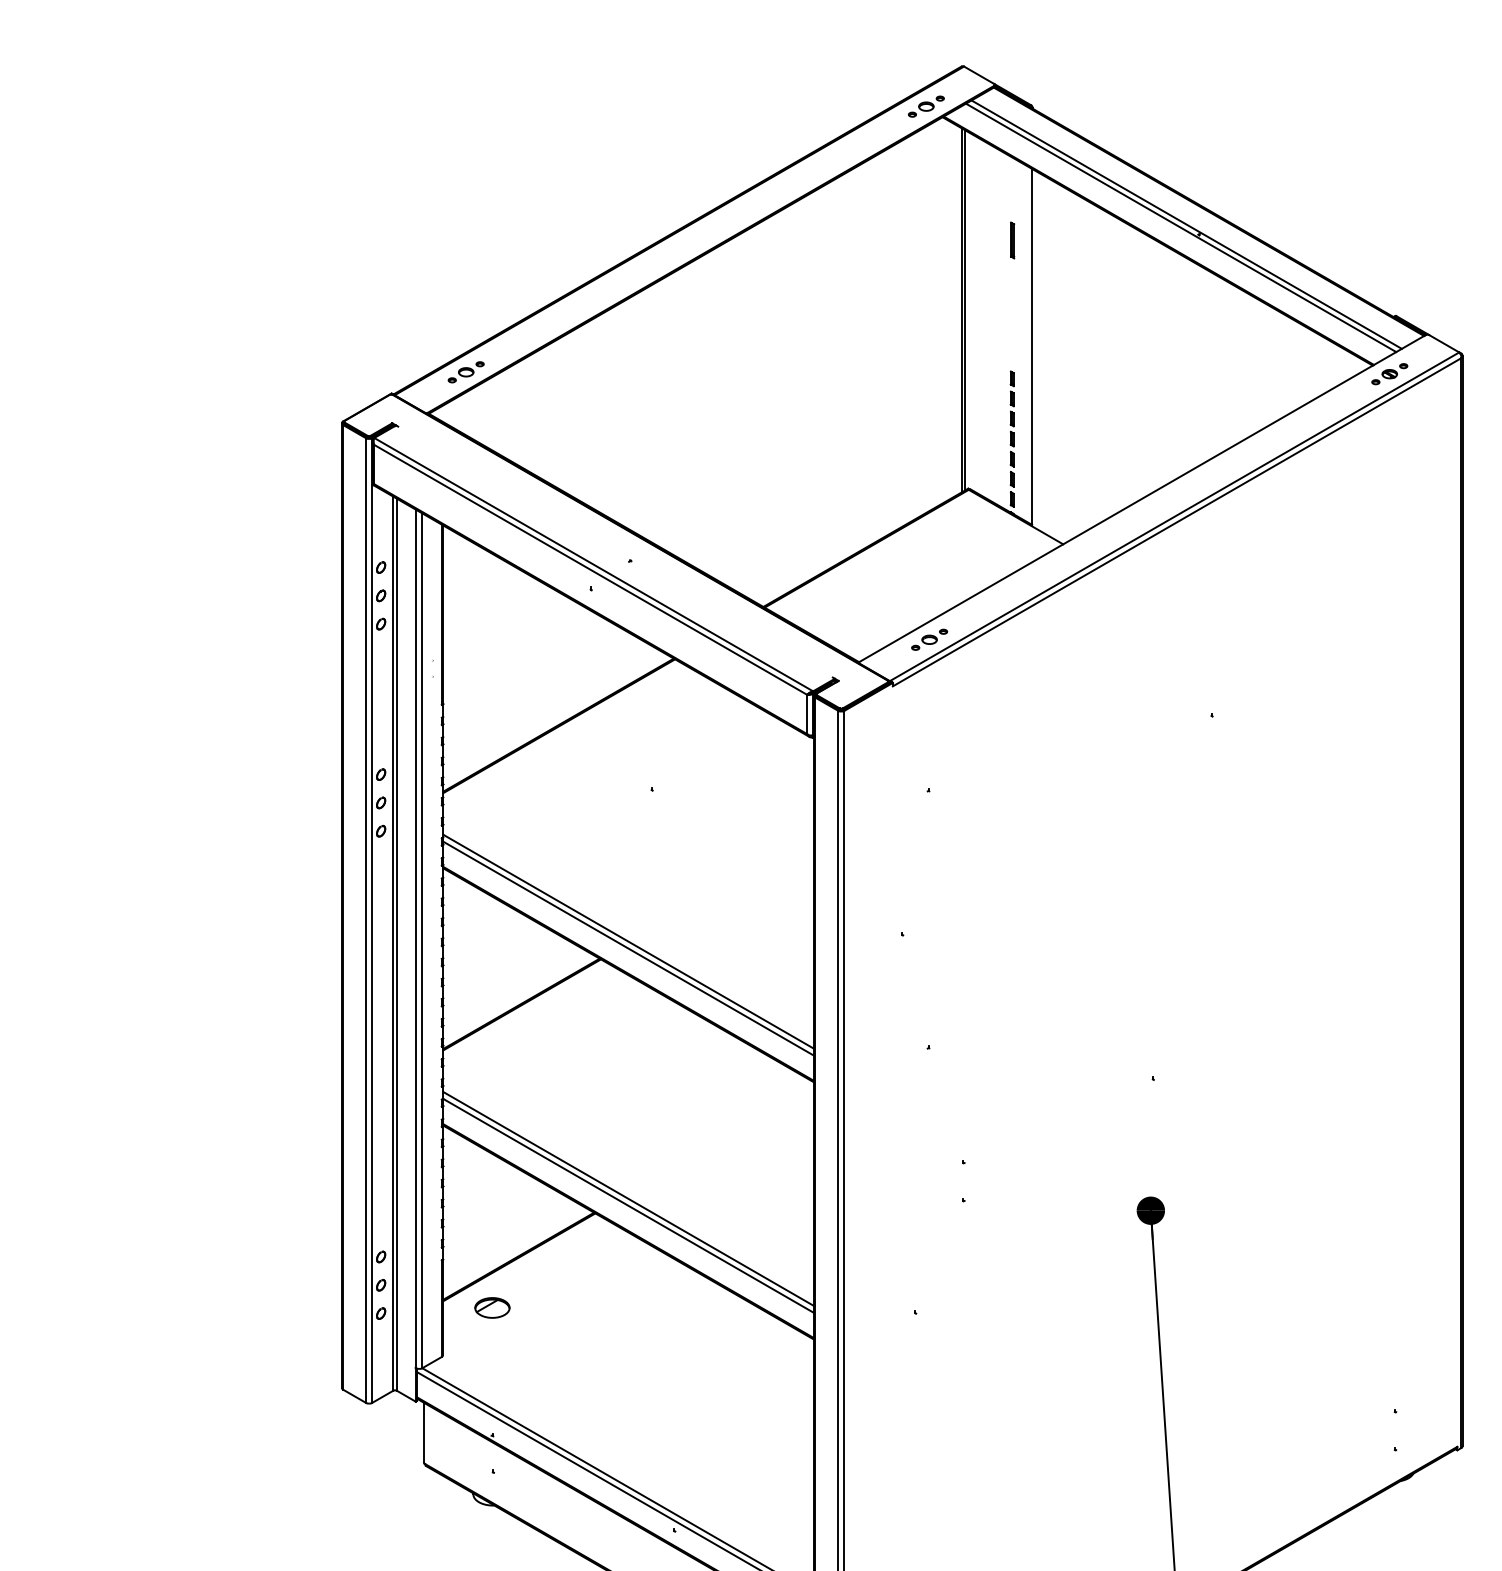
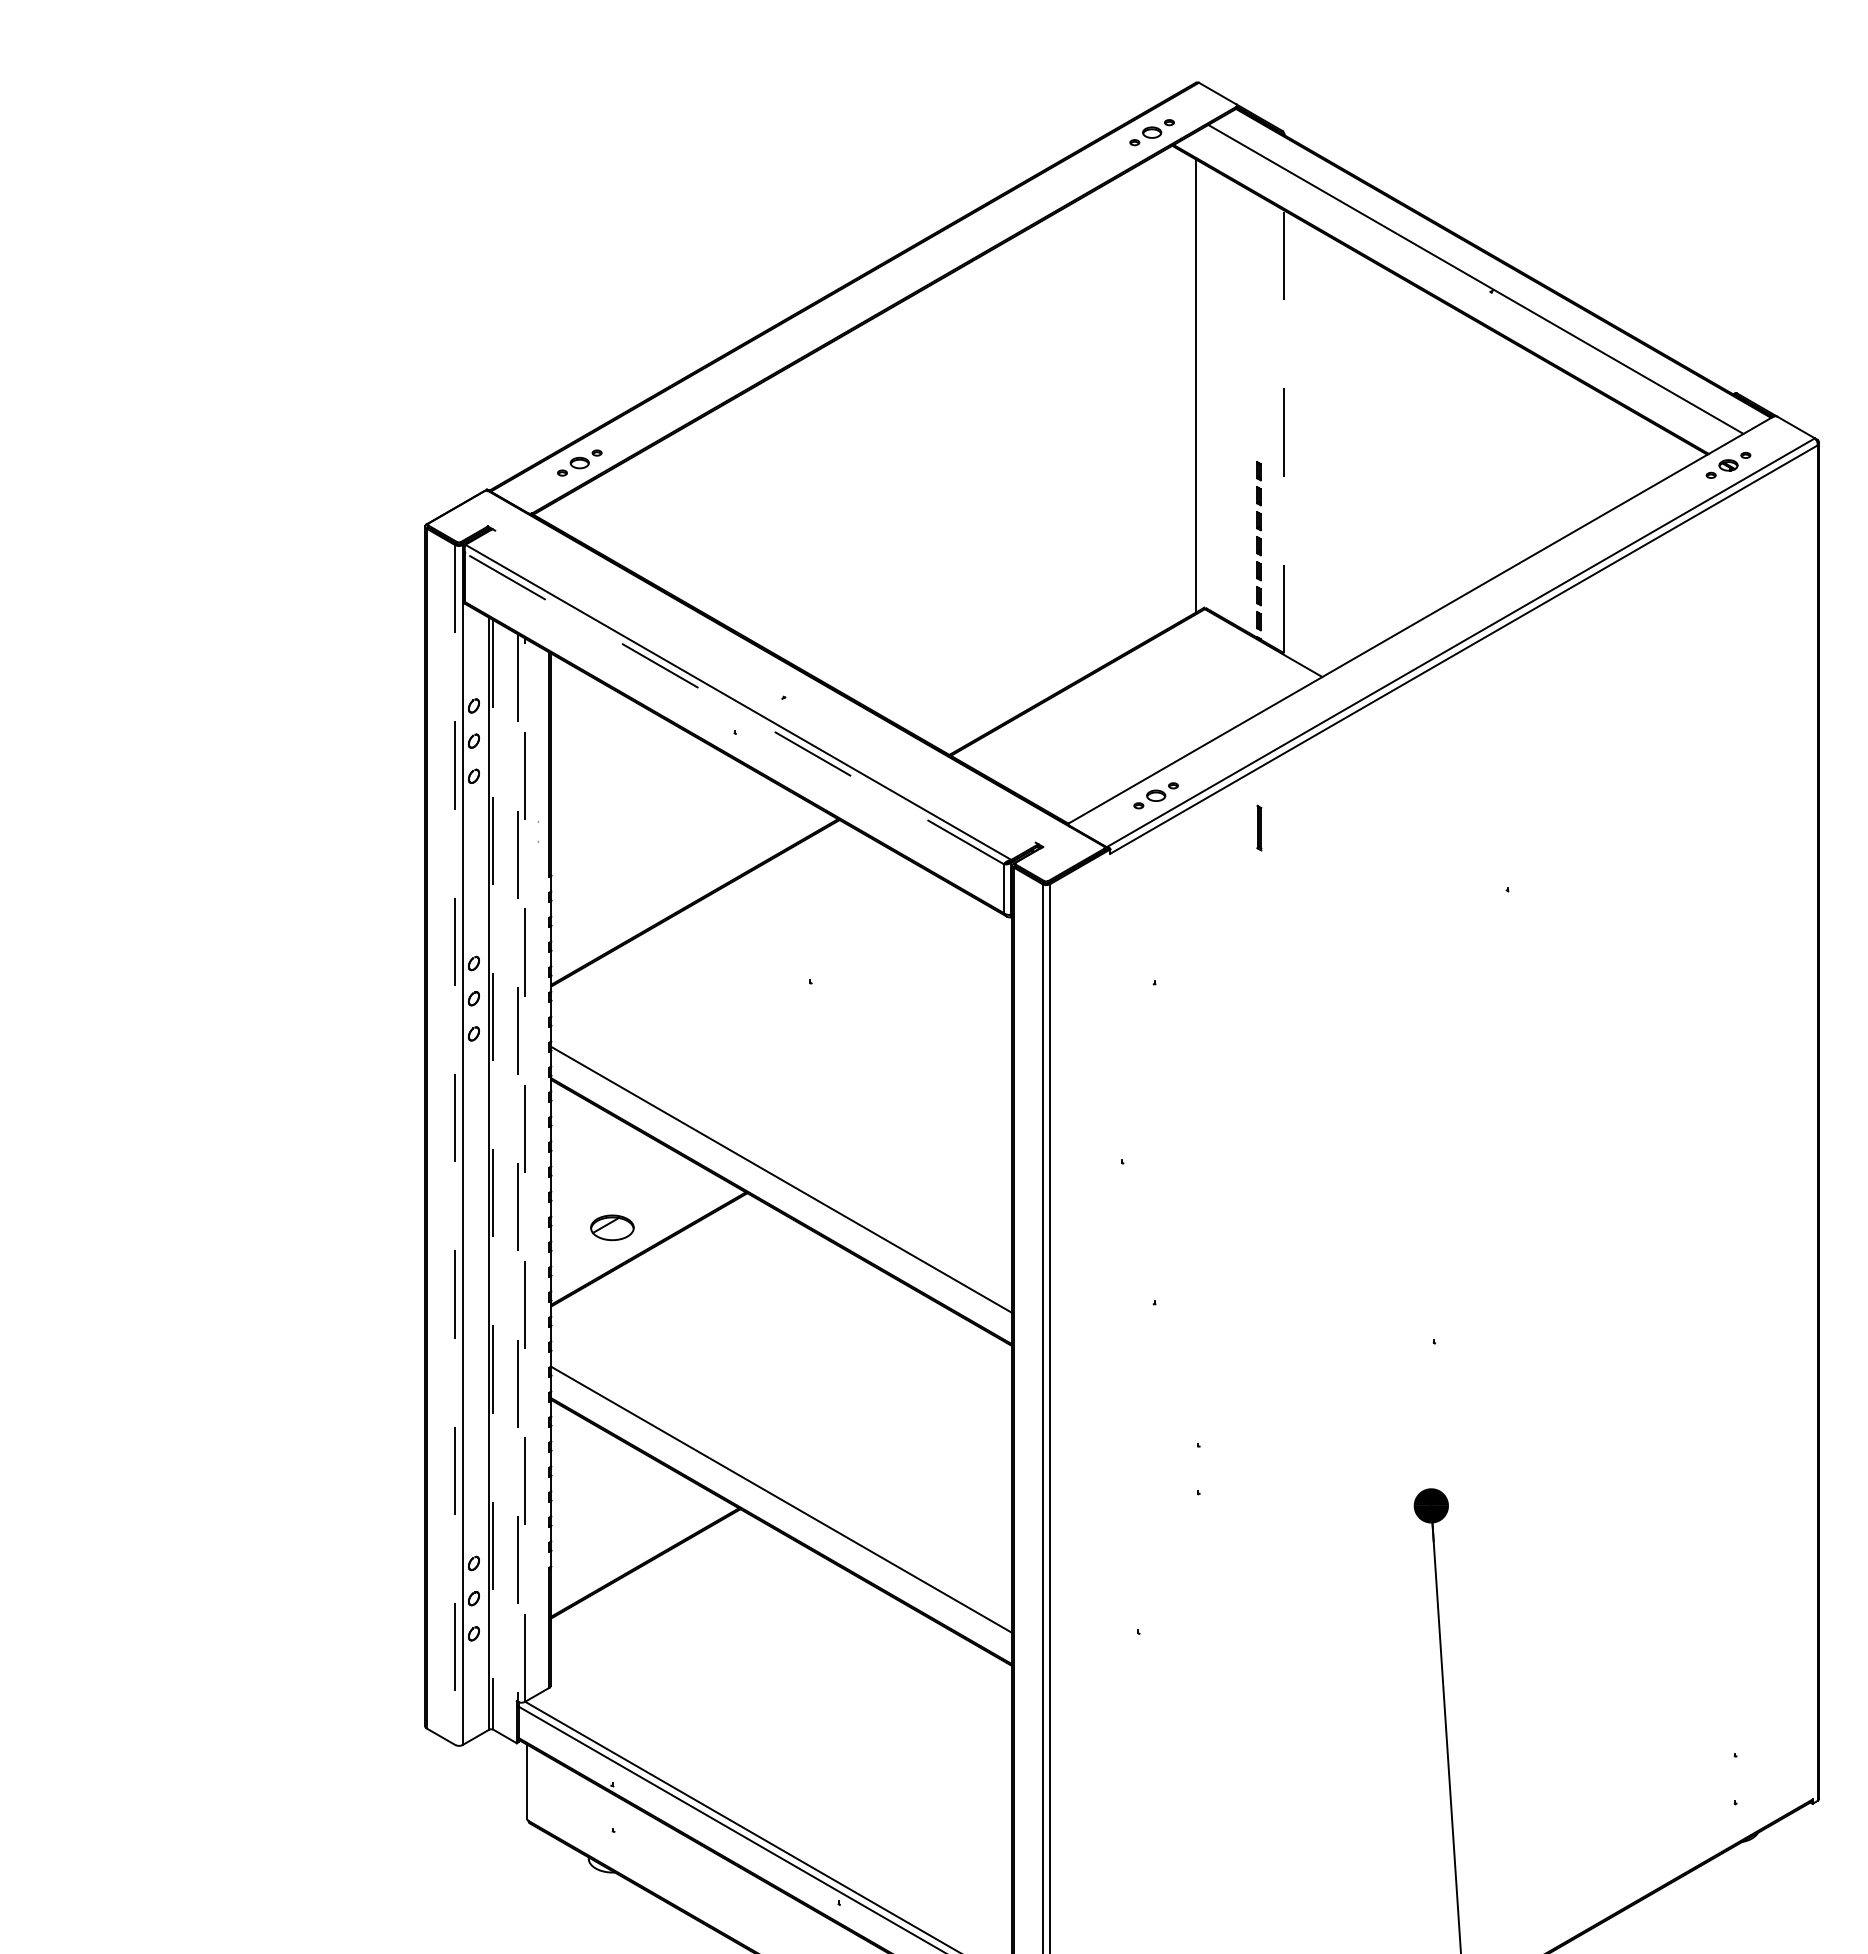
line: (1180, 227) -> (1468, 282), removed
part: (1012, 239) -> (1259, 827), moved
line: (964, 309) -> (1199, 385), removed
line: (1031, 346) -> (1283, 431), solid -> dashed
line: (590, 569) -> (734, 708), solid -> dashed
line: (366, 920) -> (455, 1145), solid -> dashed
line: (416, 939) -> (517, 1168), solid -> dashed
line: (422, 941) -> (525, 1170), solid -> dashed
line: (628, 941) -> (781, 1171), removed
line: (396, 944) -> (493, 1174), solid -> dashed
line: (628, 1199) -> (781, 1491), removed
part: (492, 1307) -> (612, 1227), moved

